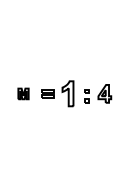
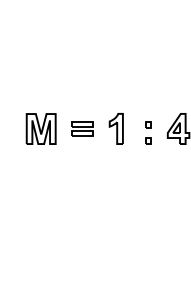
part: (23, 93) -> (41, 128), size x1.67
part: (67, 93) -> (115, 128), size x0.71

